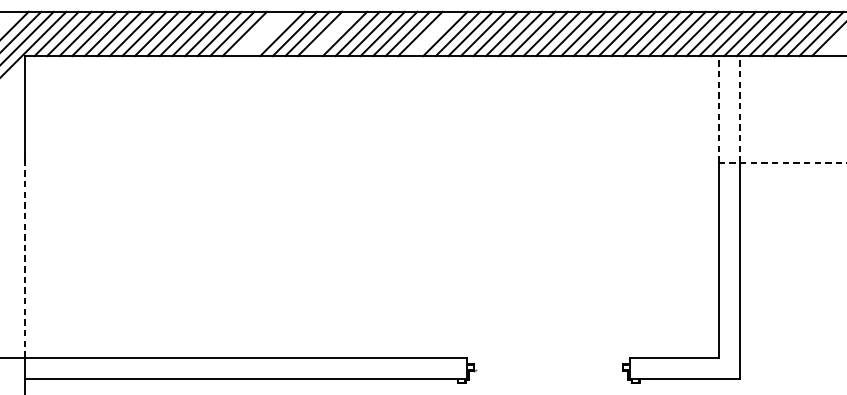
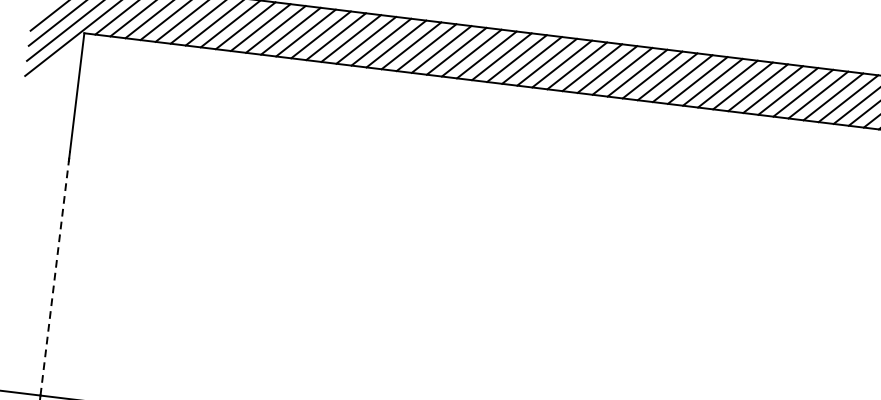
line: (257, 33) -> (366, 39), added
line: (269, 33) -> (380, 41), added
line: (332, 33) -> (456, 50), added
line: (432, 33) -> (576, 65), added

